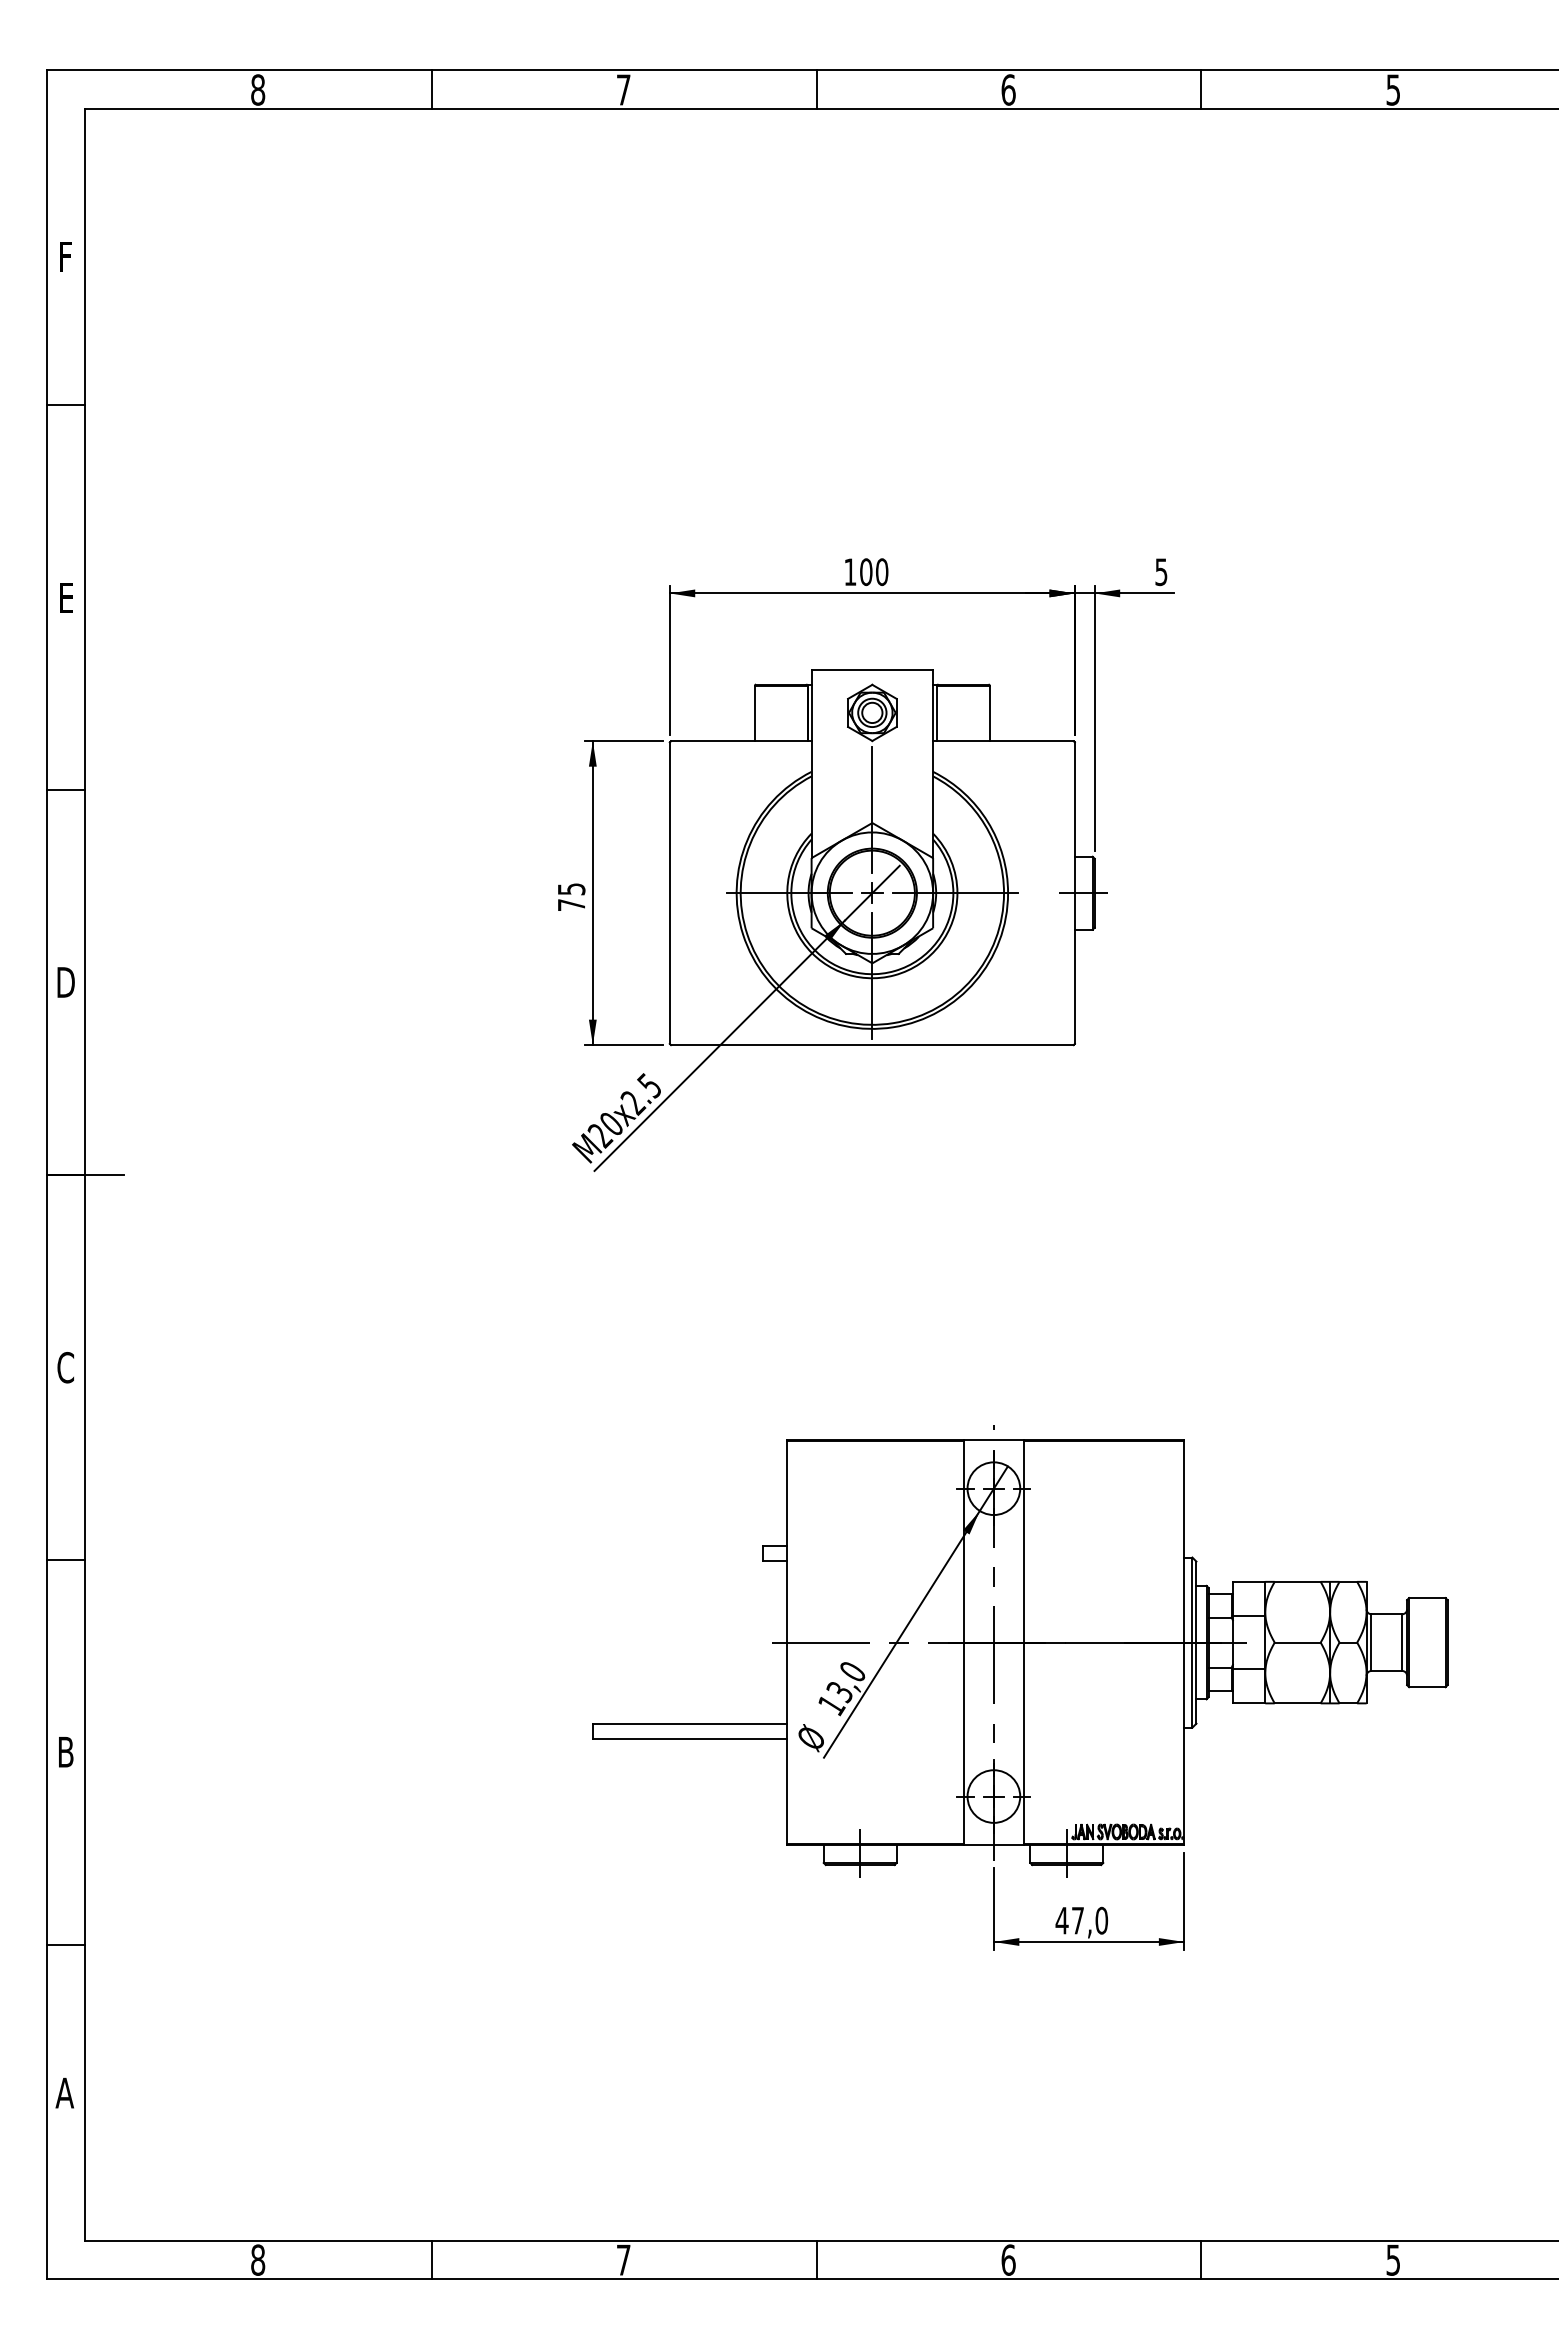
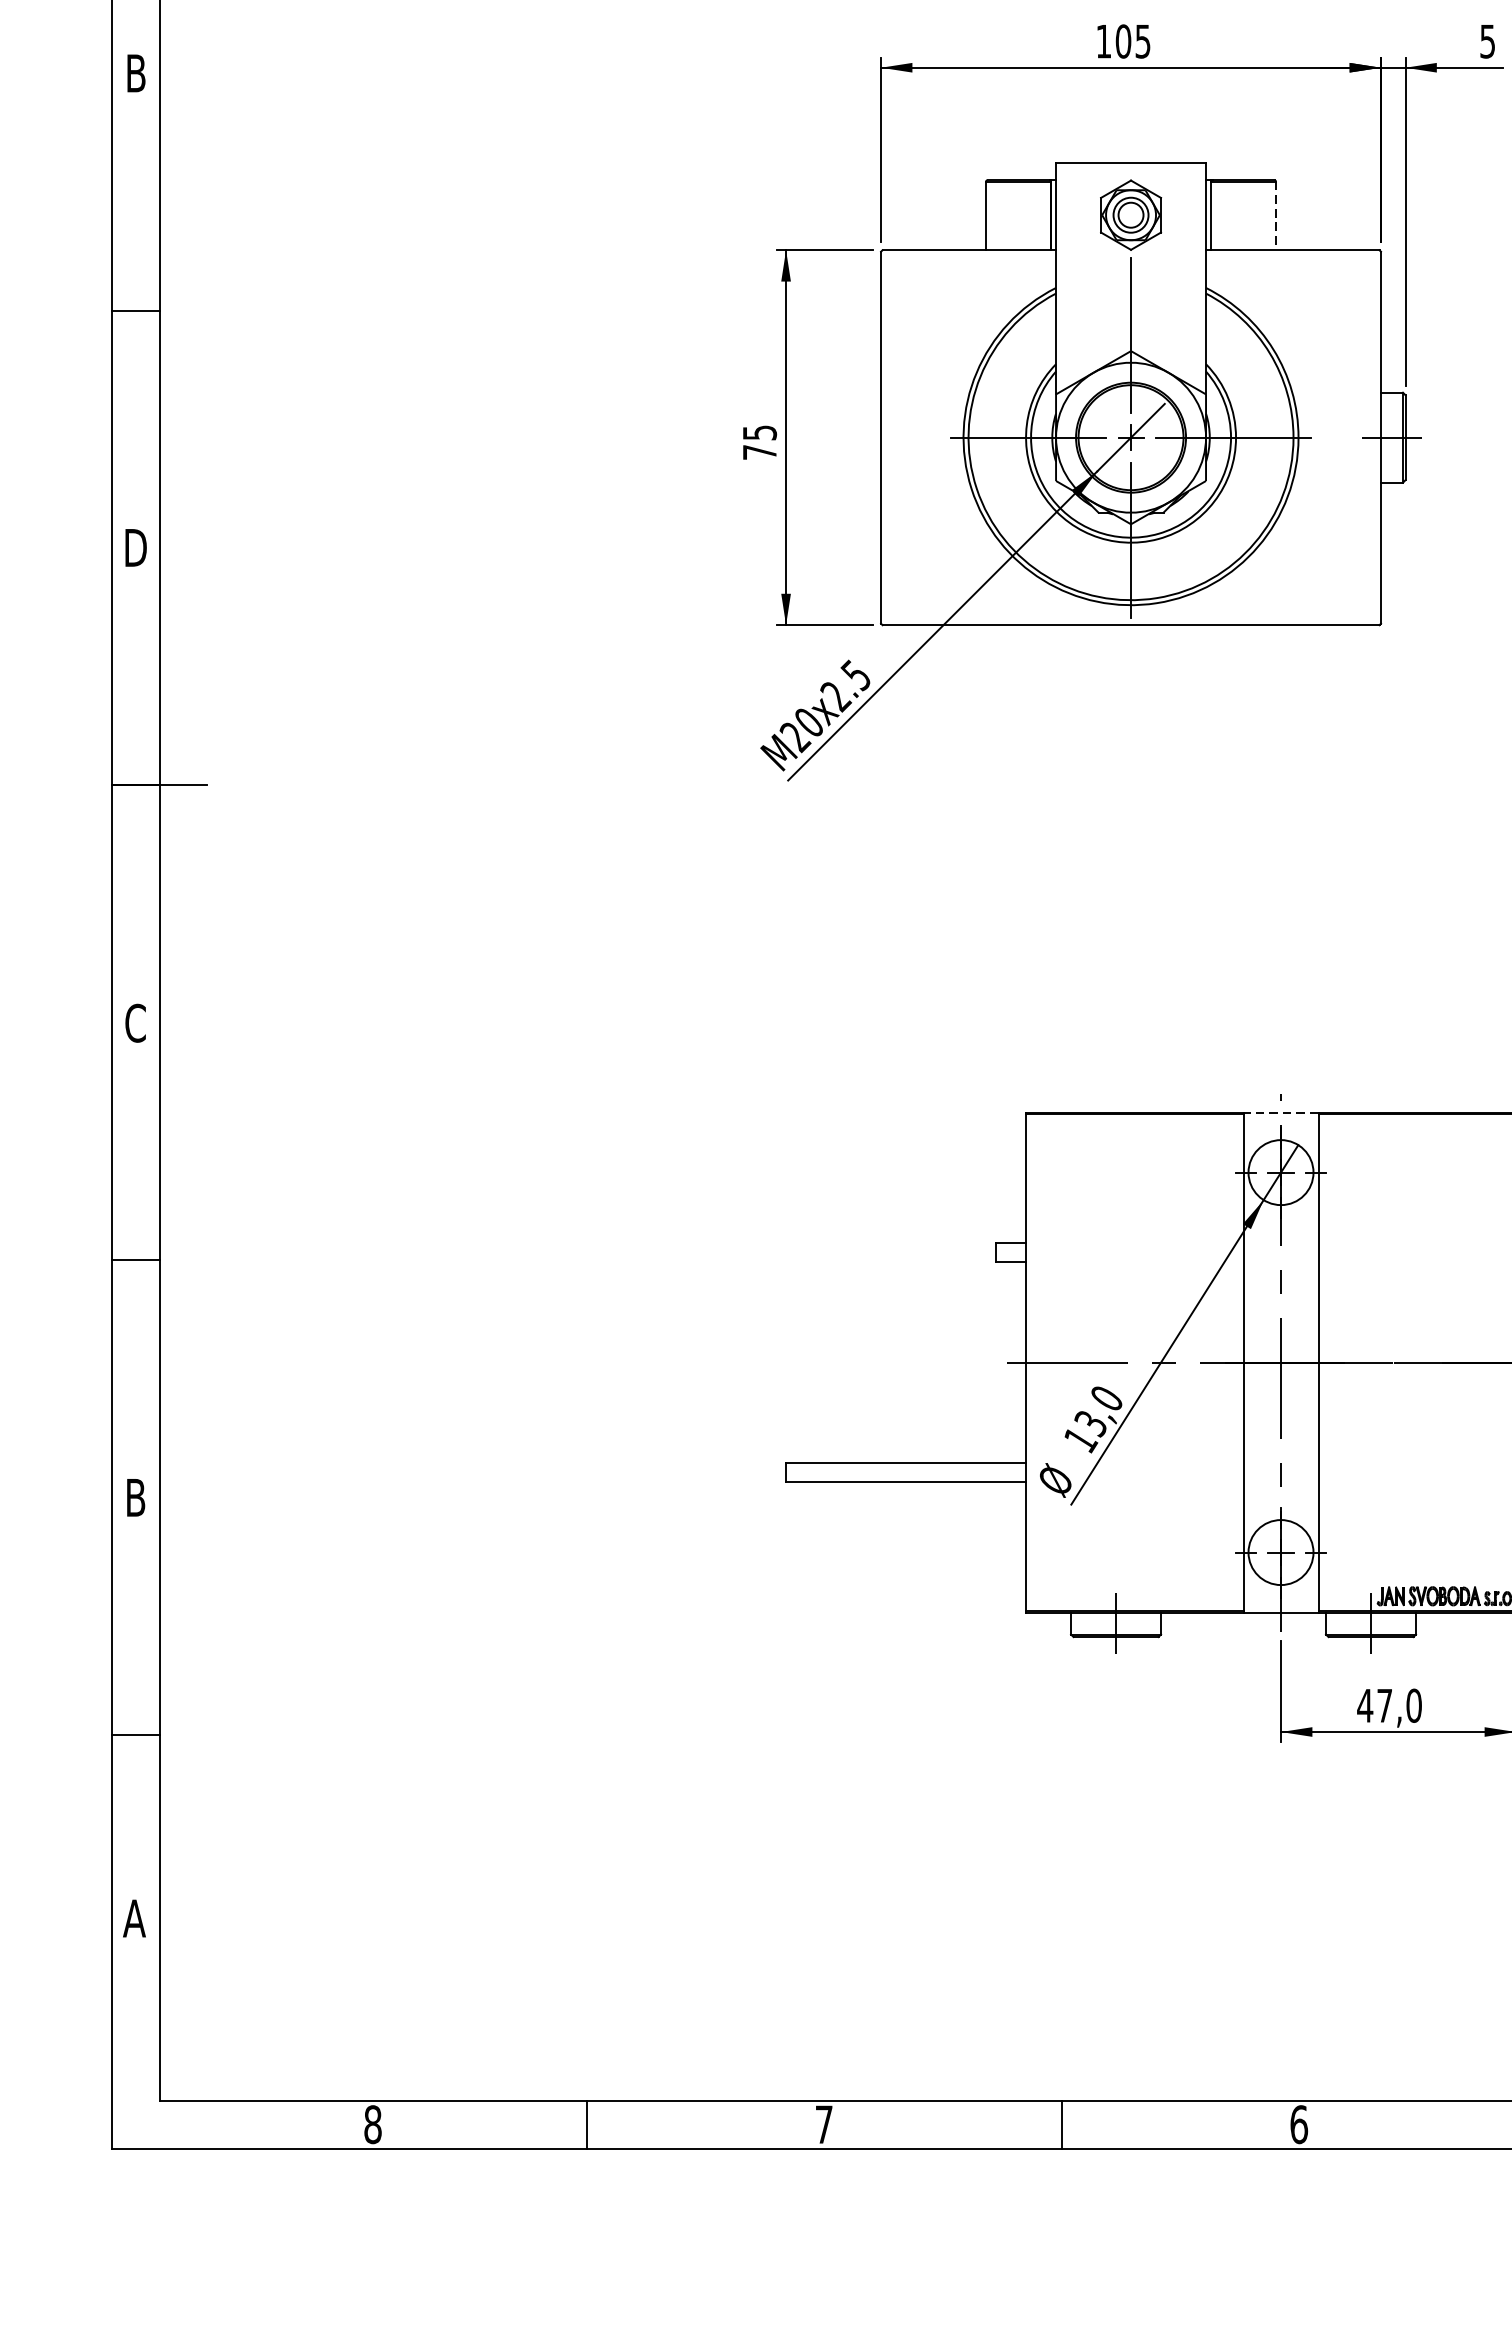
text: (882, 572) -> (1143, 41), 100 -> 105
text: (66, 597) -> (136, 72), E -> B
line: (989, 713) -> (1275, 215), solid -> dashed
line: (993, 1440) -> (1280, 1113), solid -> dashed

